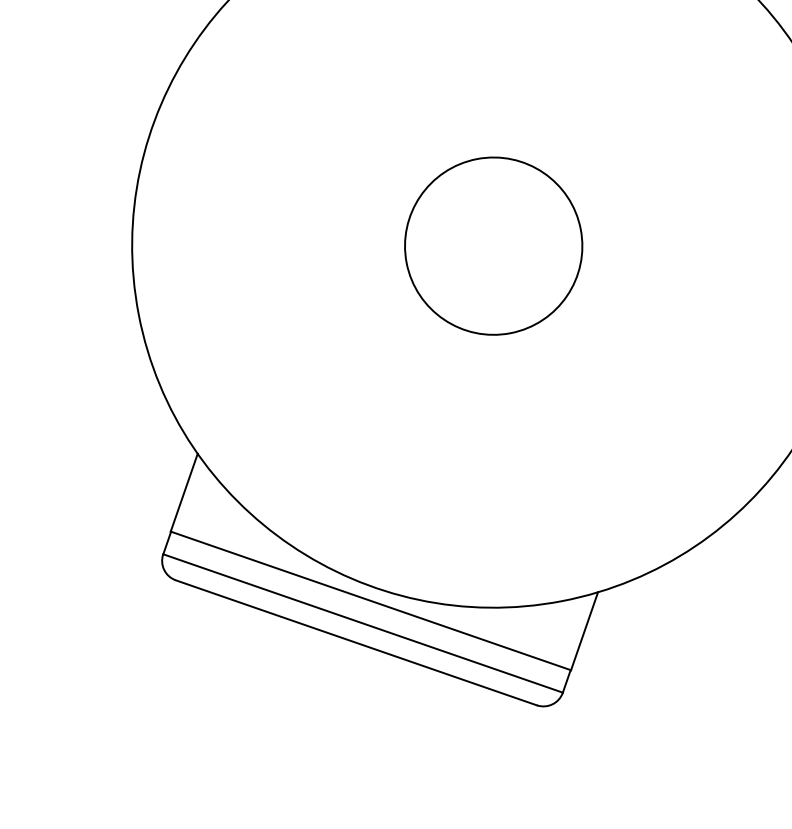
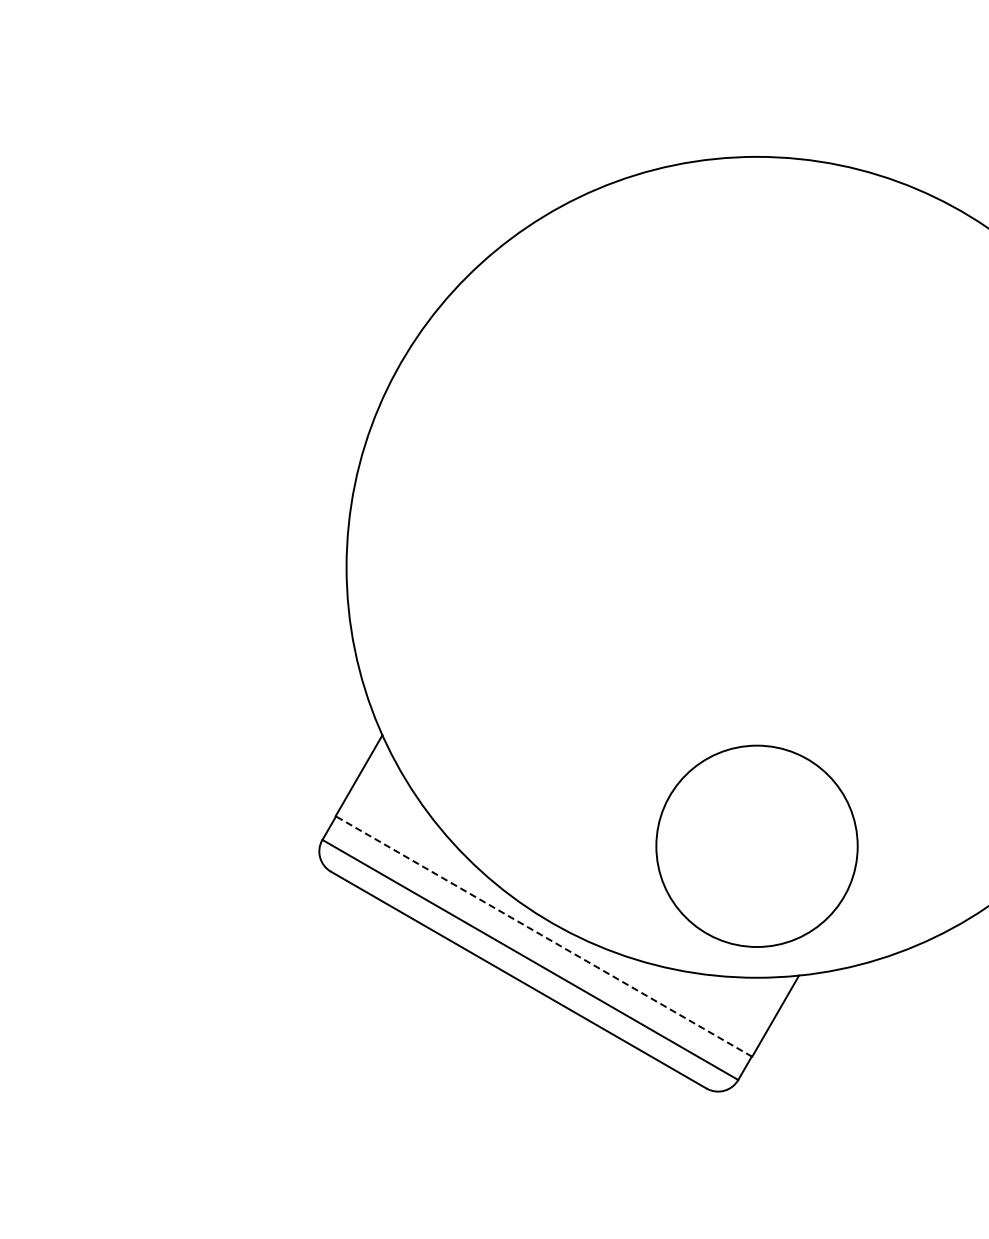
circle: (493, 245) -> (756, 845), moved
line: (370, 601) -> (543, 936), solid -> dashed

